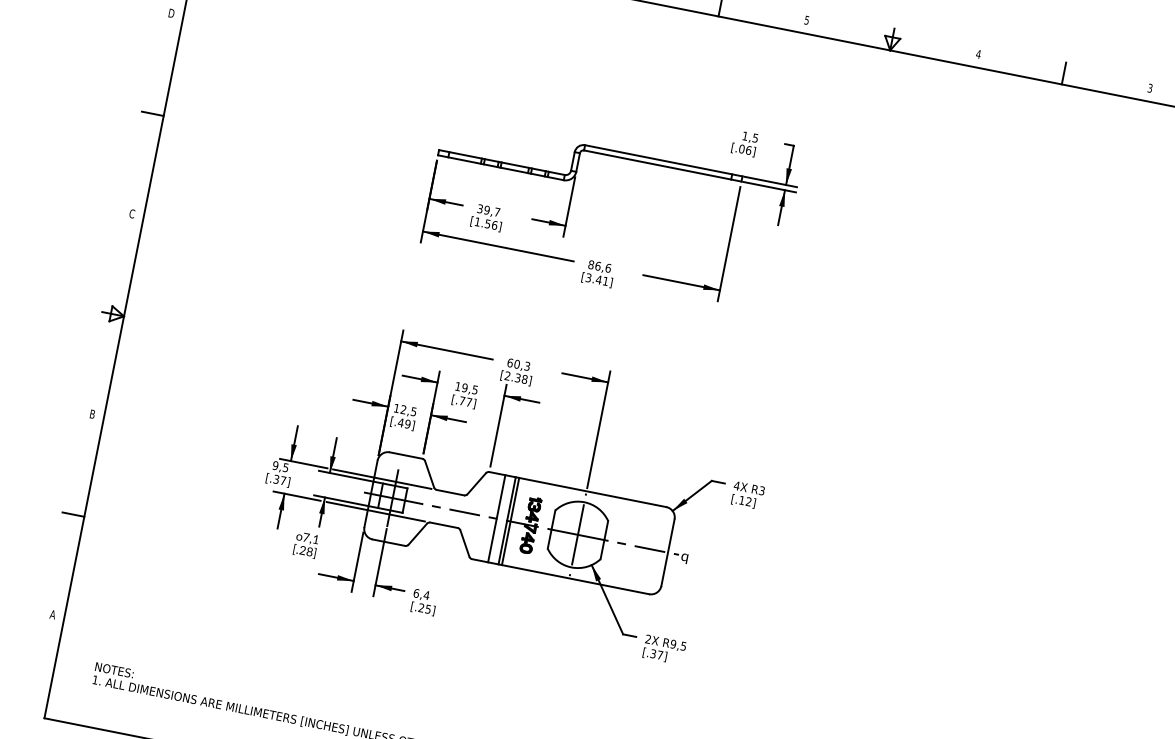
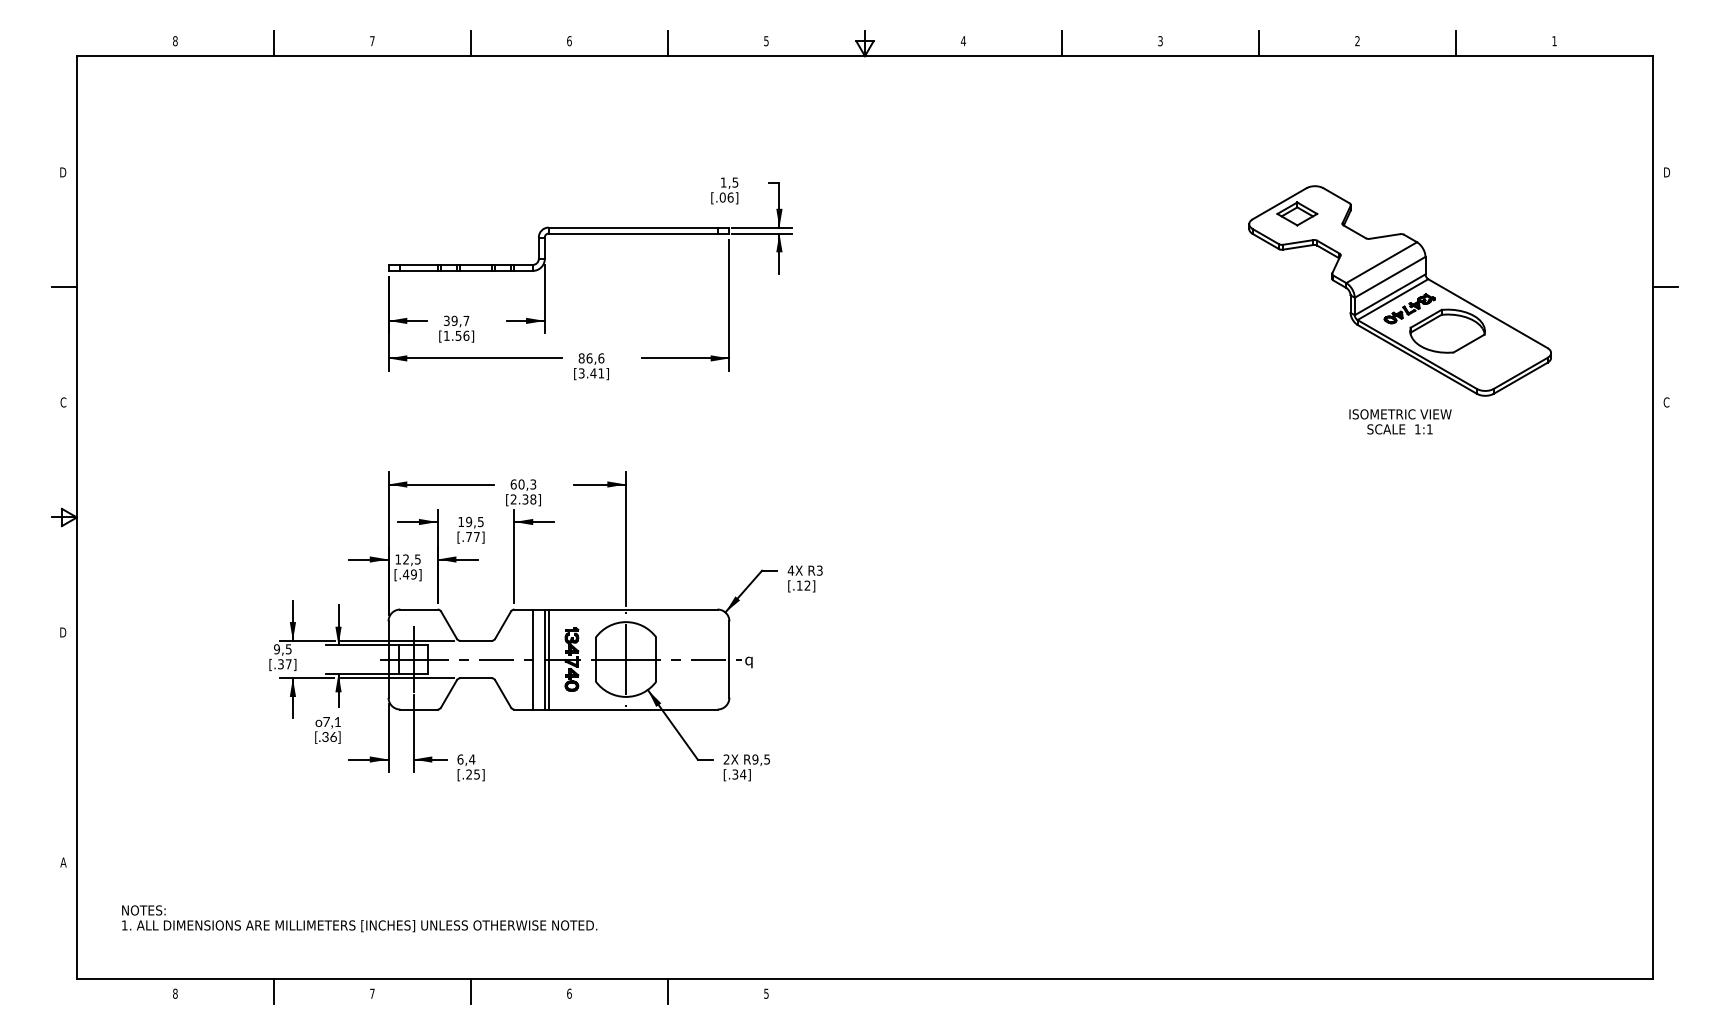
text: (92, 414) -> (63, 632), B -> D
line: (72, 514) -> (63, 747), removed
text: (306, 550) -> (329, 736), [.28] -> [.36]
text: (660, 655) -> (743, 774), [.37] -> [.34]

